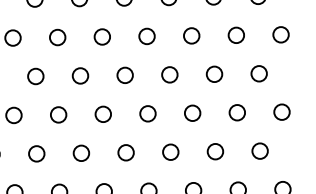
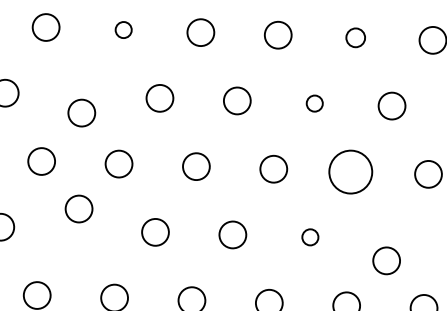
circle: (191, 35) -> (355, 37), size x0.7
circle: (57, 37) -> (123, 29), size x0.6
circle: (169, 74) -> (314, 102), size x0.6
circle: (35, 76) -> (81, 113), moved
circle: (192, 112) -> (350, 170), size x1.6
circle: (170, 151) -> (309, 236), size x0.6
circle: (215, 151) -> (386, 260), moved
circle: (36, 153) -> (78, 208), moved

